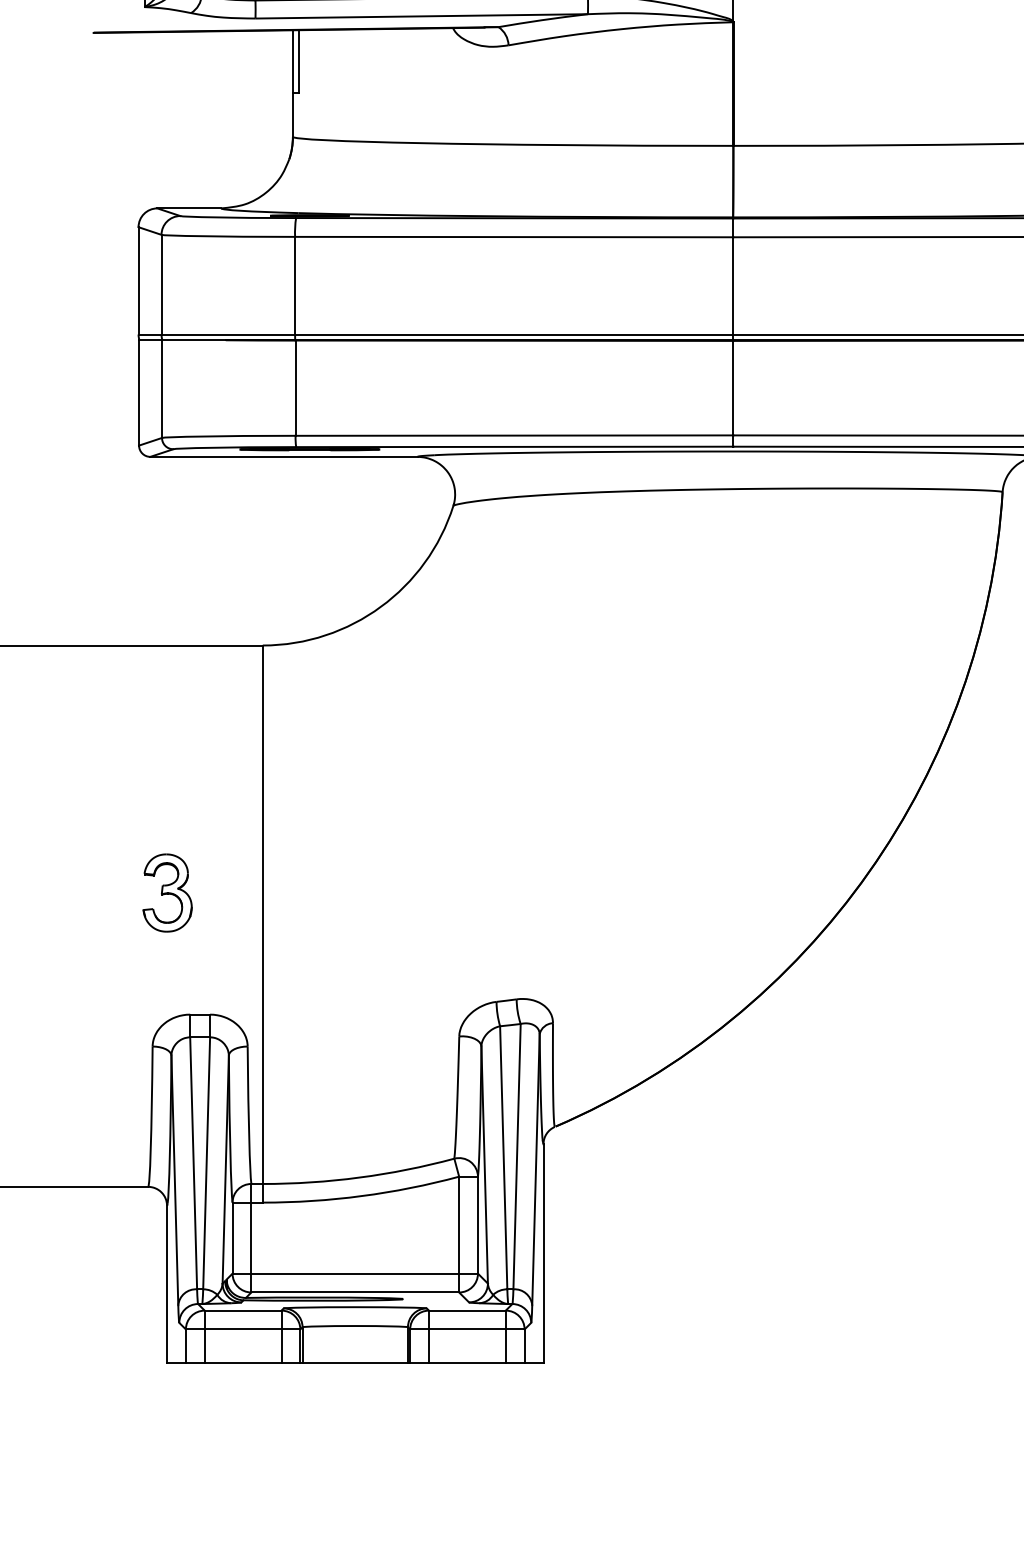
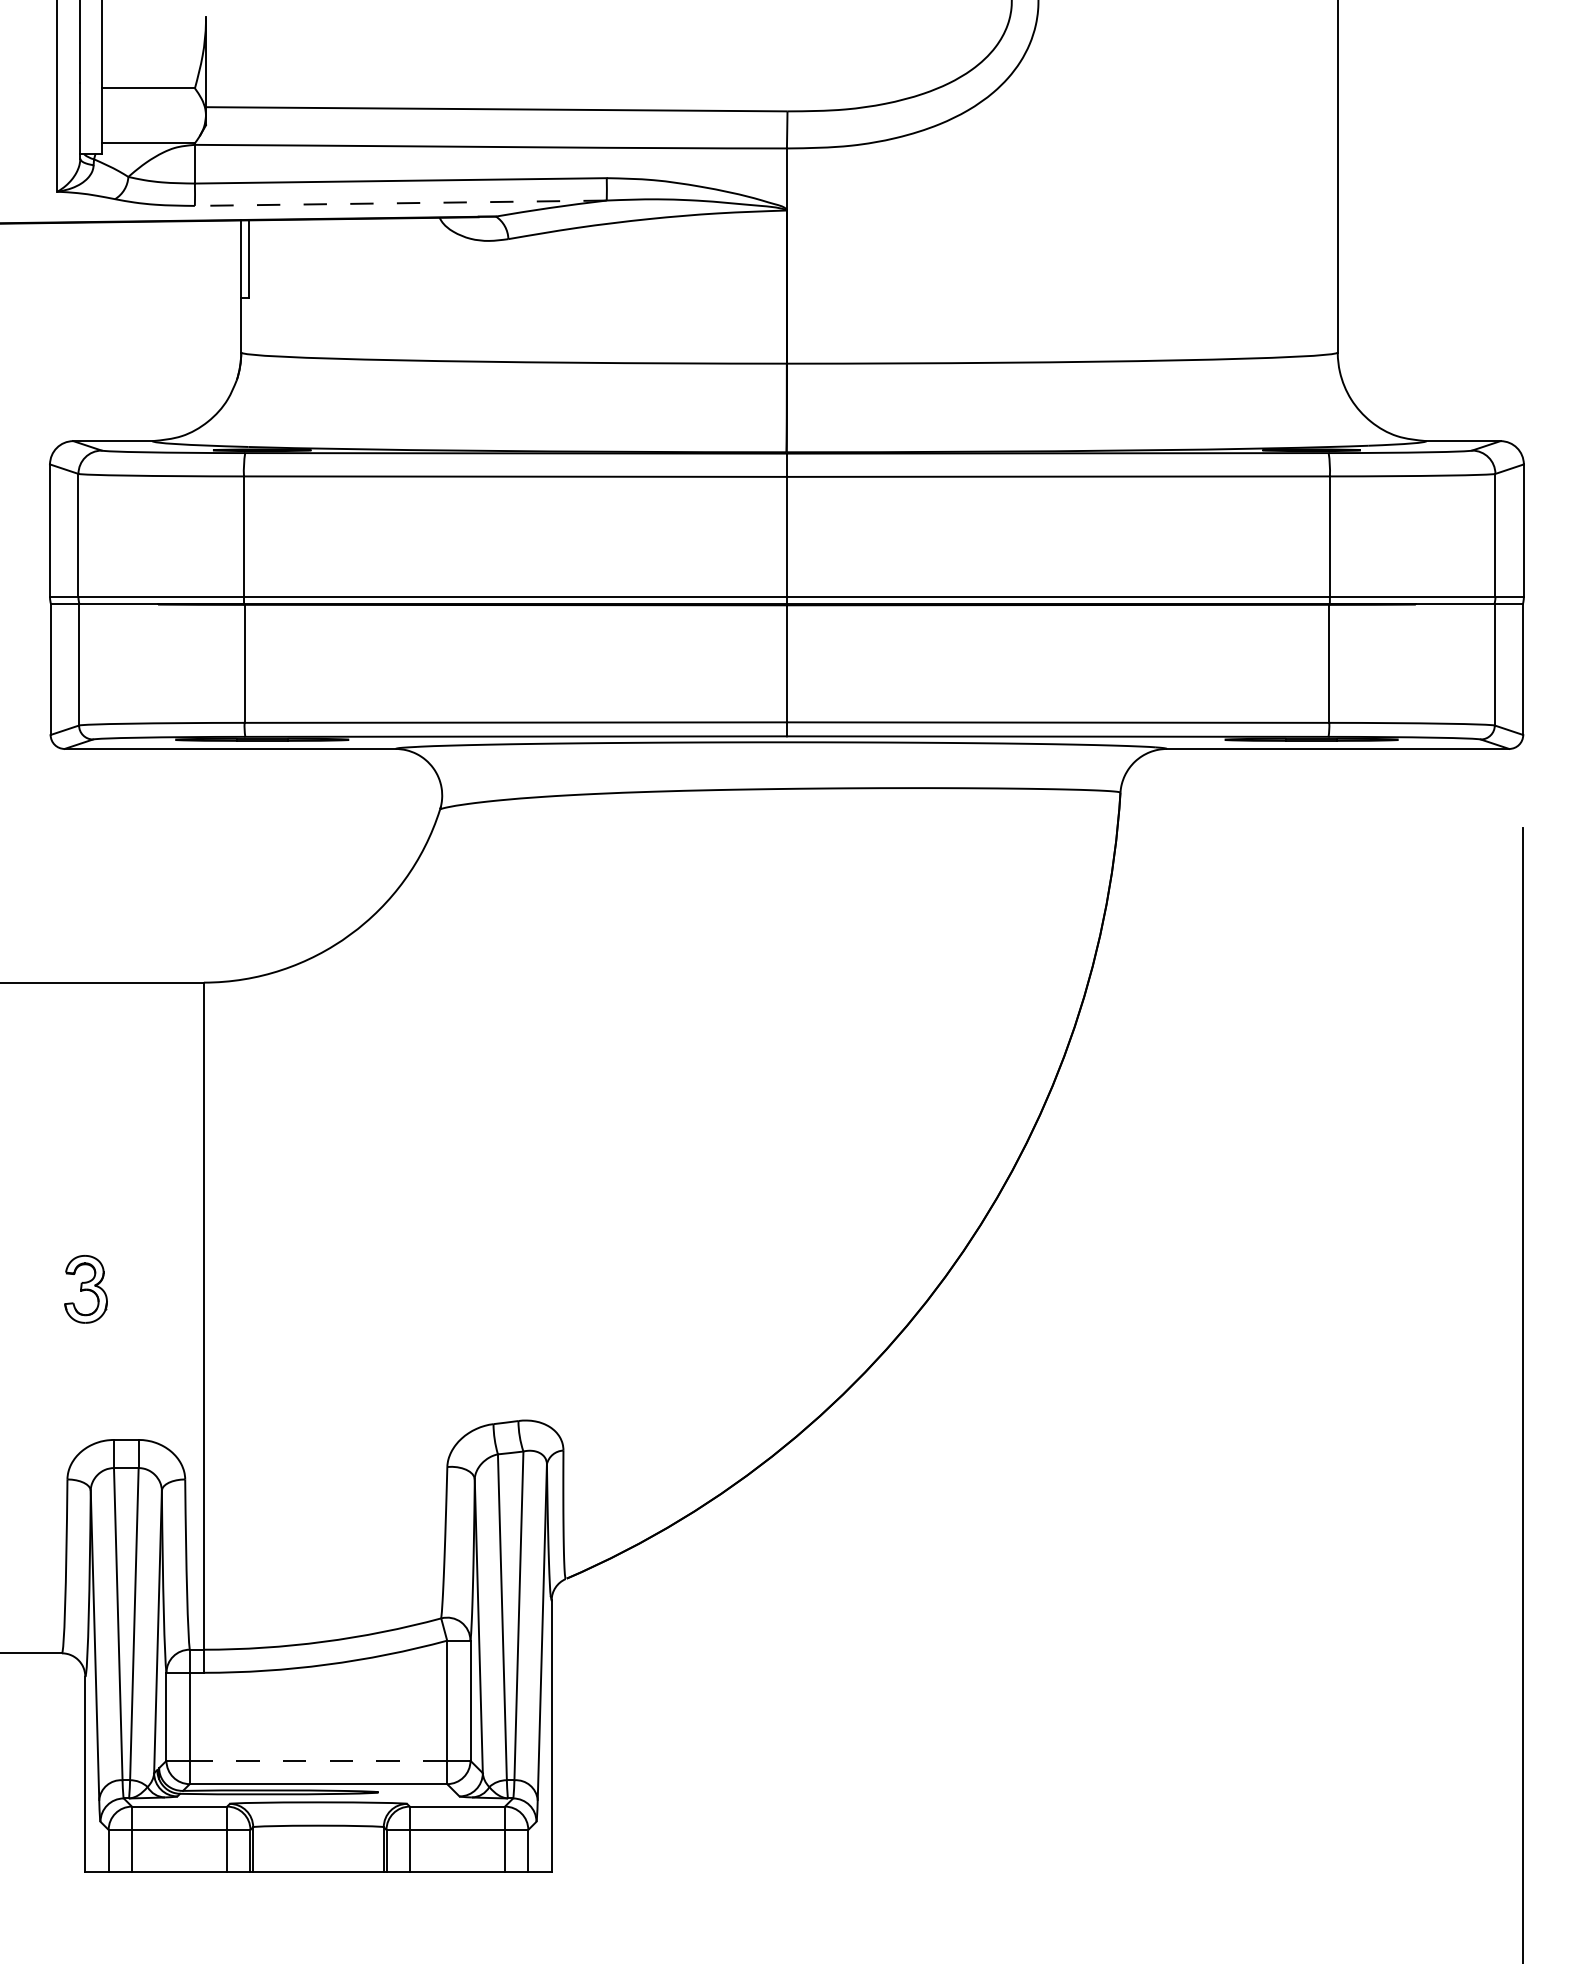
line: (421, 16) -> (400, 203), solid -> dashed
part: (167, 893) -> (85, 1289), size x0.7
line: (355, 1273) -> (318, 1760), solid -> dashed

